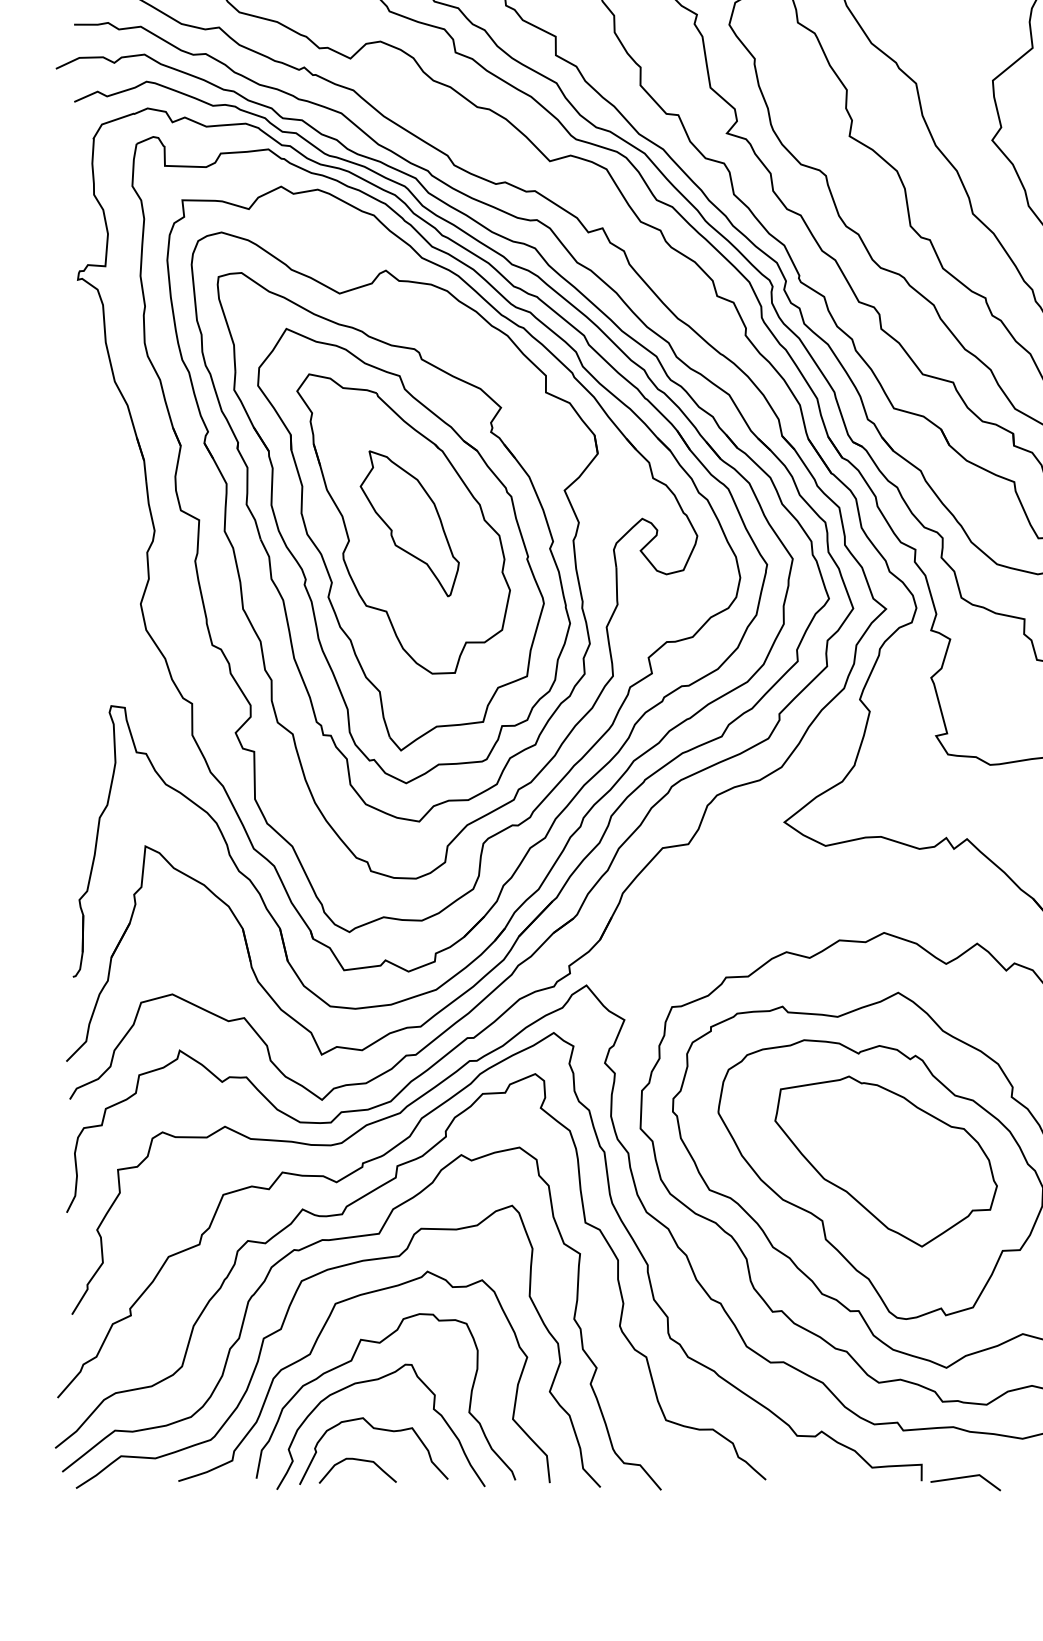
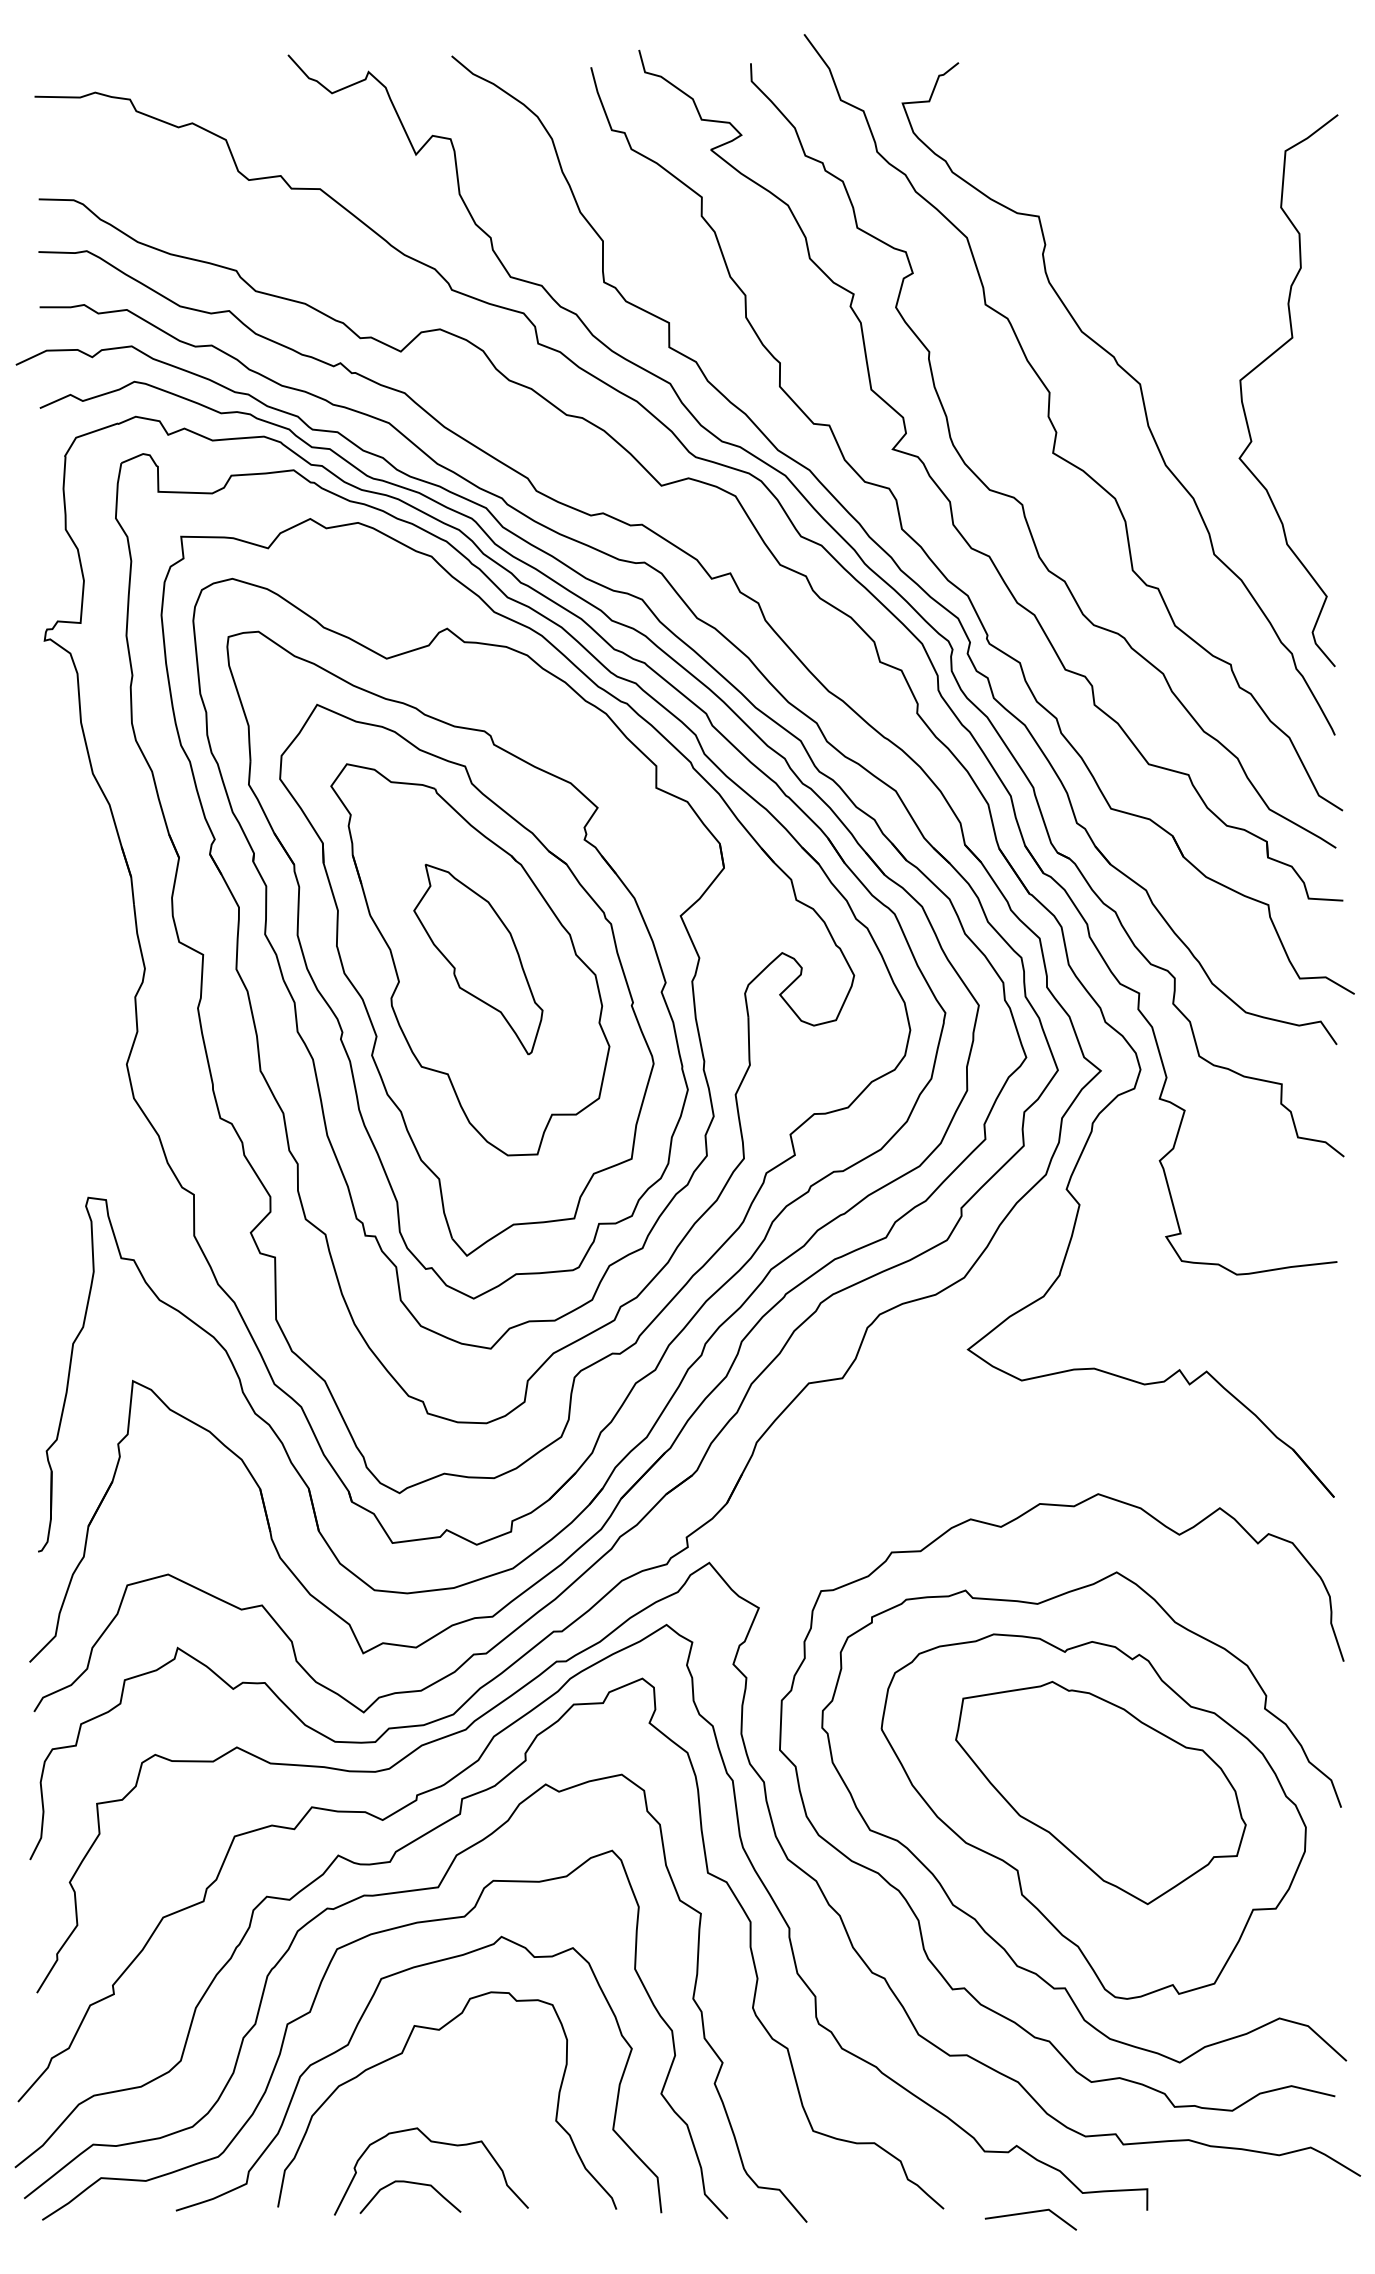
curve: (370, 1381) -> (427, 2080), removed
line: (965, 1477) -> (1030, 2213), moved

